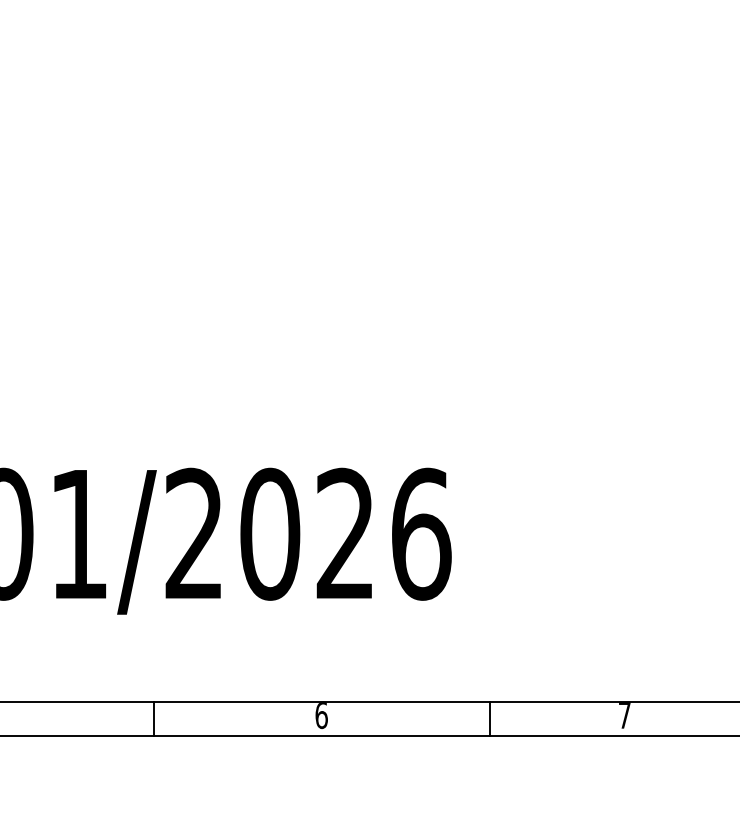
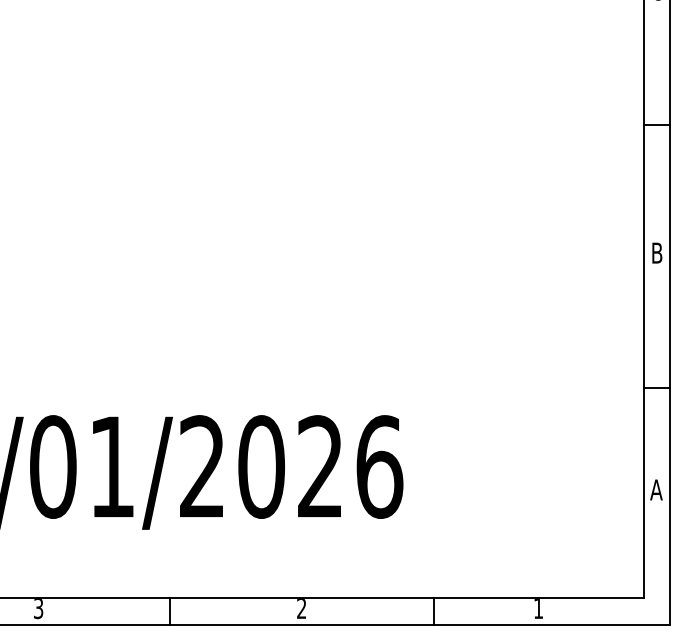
text: (624, 715) -> (538, 608), 7 -> 1
text: (321, 716) -> (301, 609), 6 -> 2

